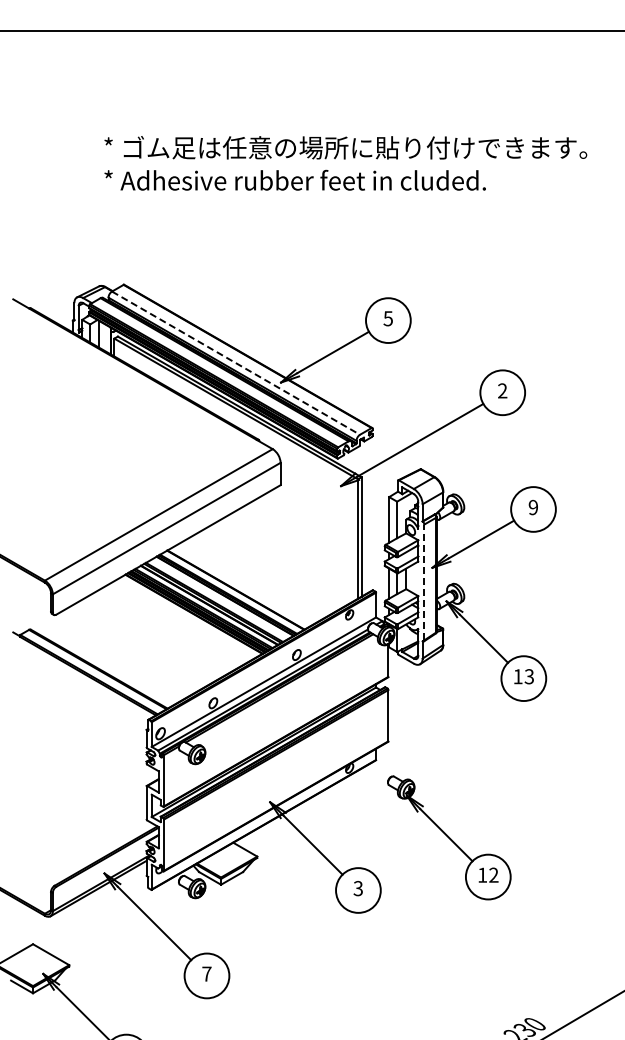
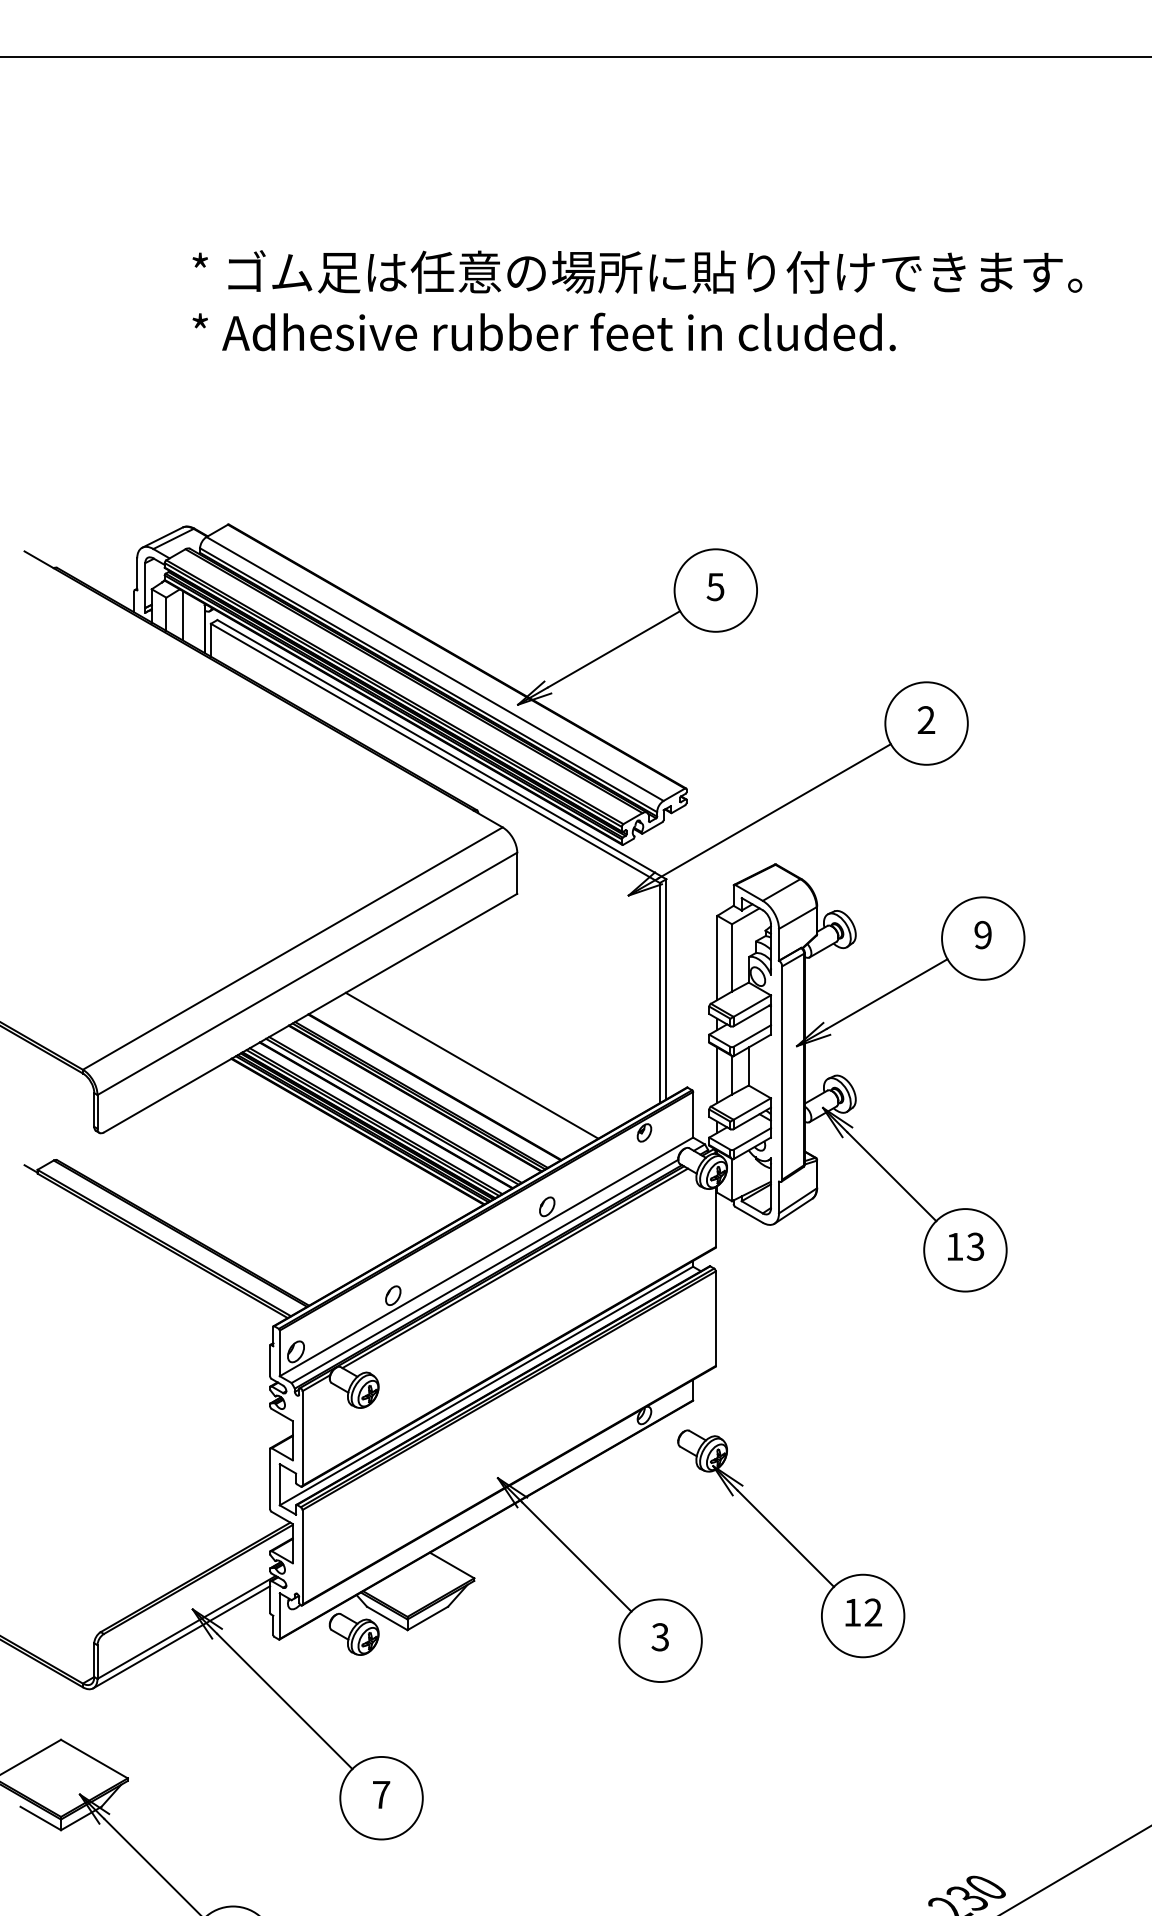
line: (236, 363) -> (435, 669), dashed -> solid
line: (255, 578) -> (470, 1065), added
line: (424, 582) -> (782, 1073), dashed -> solid
part: (449, 837) -> (791, 1543), moved

